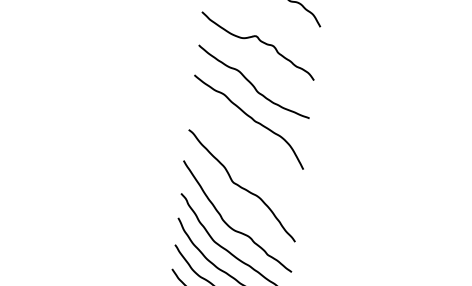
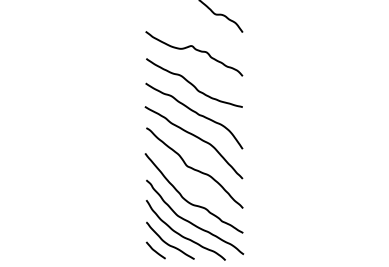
curve: (247, 148) -> (195, 137), added

